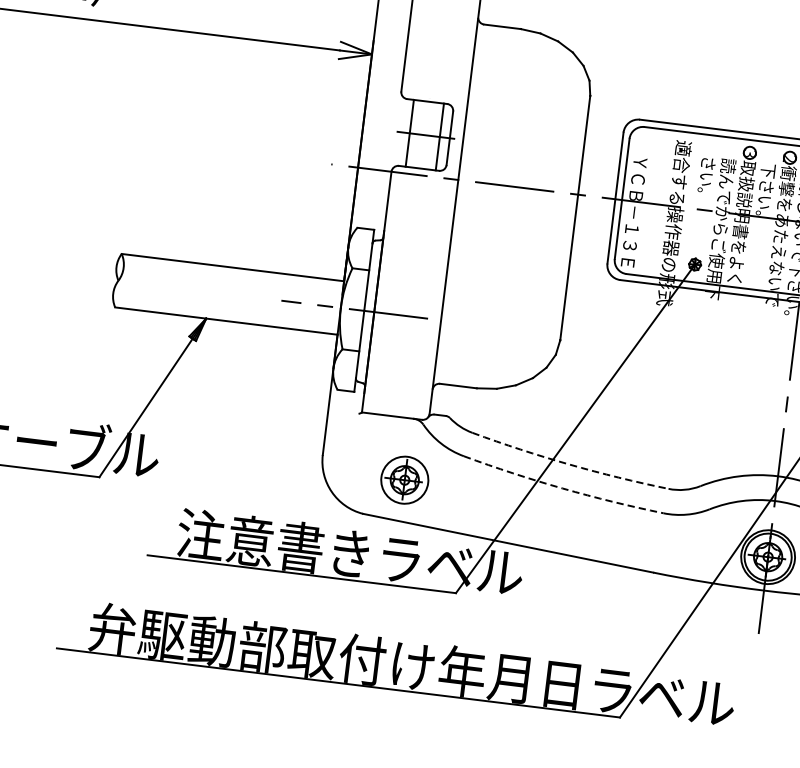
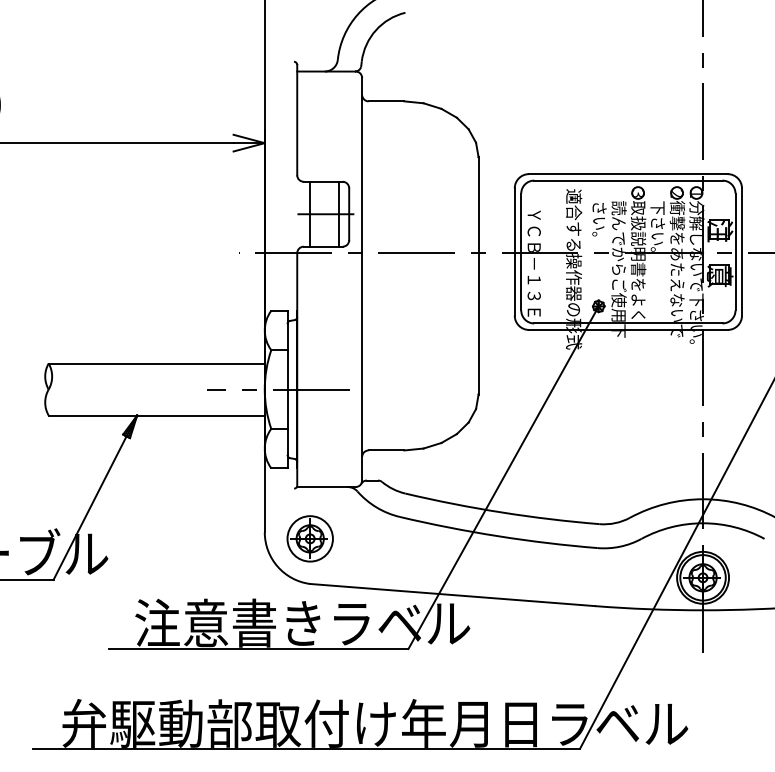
arc: (569, 464) -> (502, 512), dashed -> solid
part: (404, 479) -> (309, 538), moved
arc: (562, 488) -> (498, 536), dashed -> solid

